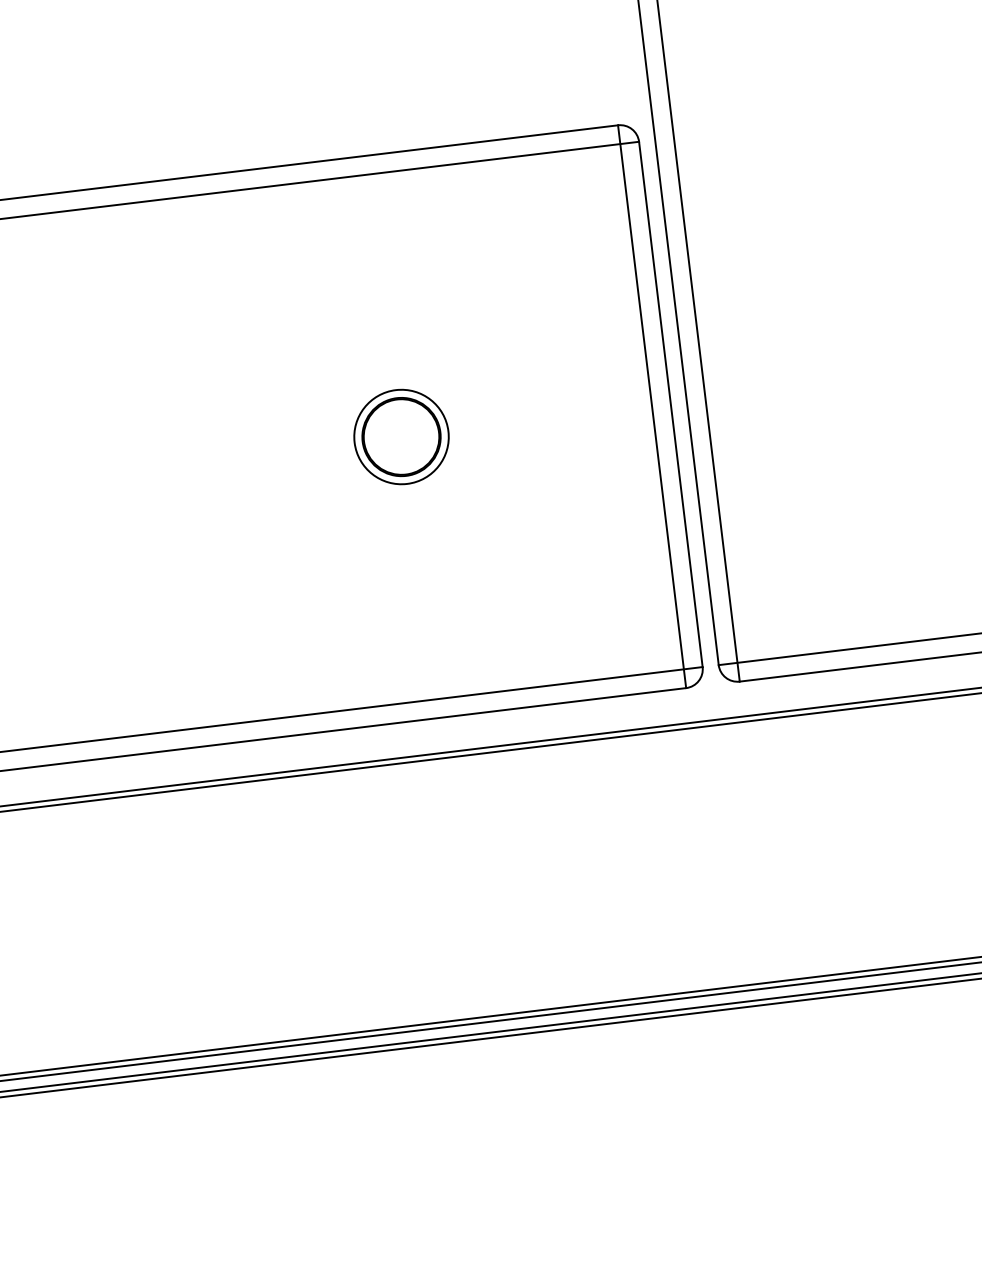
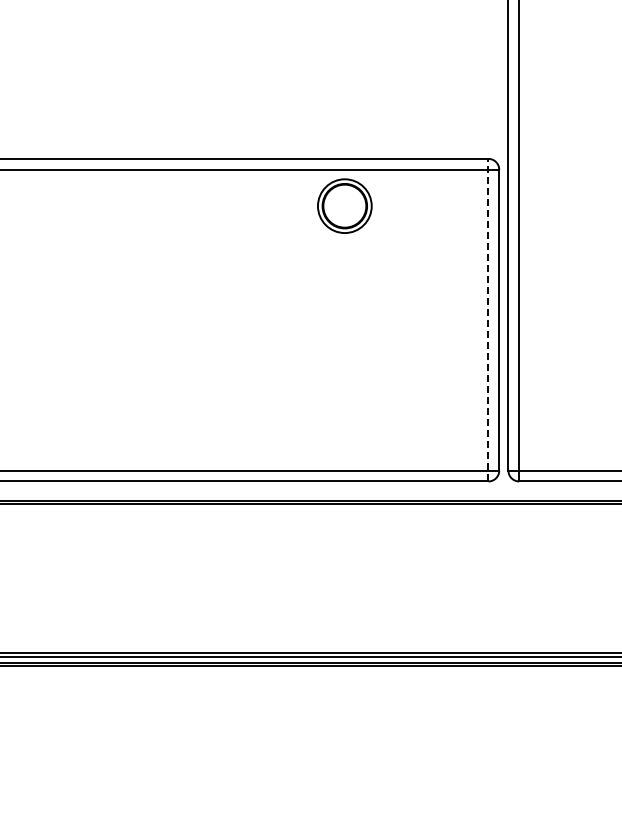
line: (652, 405) -> (488, 319), solid -> dashed
part: (400, 435) -> (344, 205), moved

